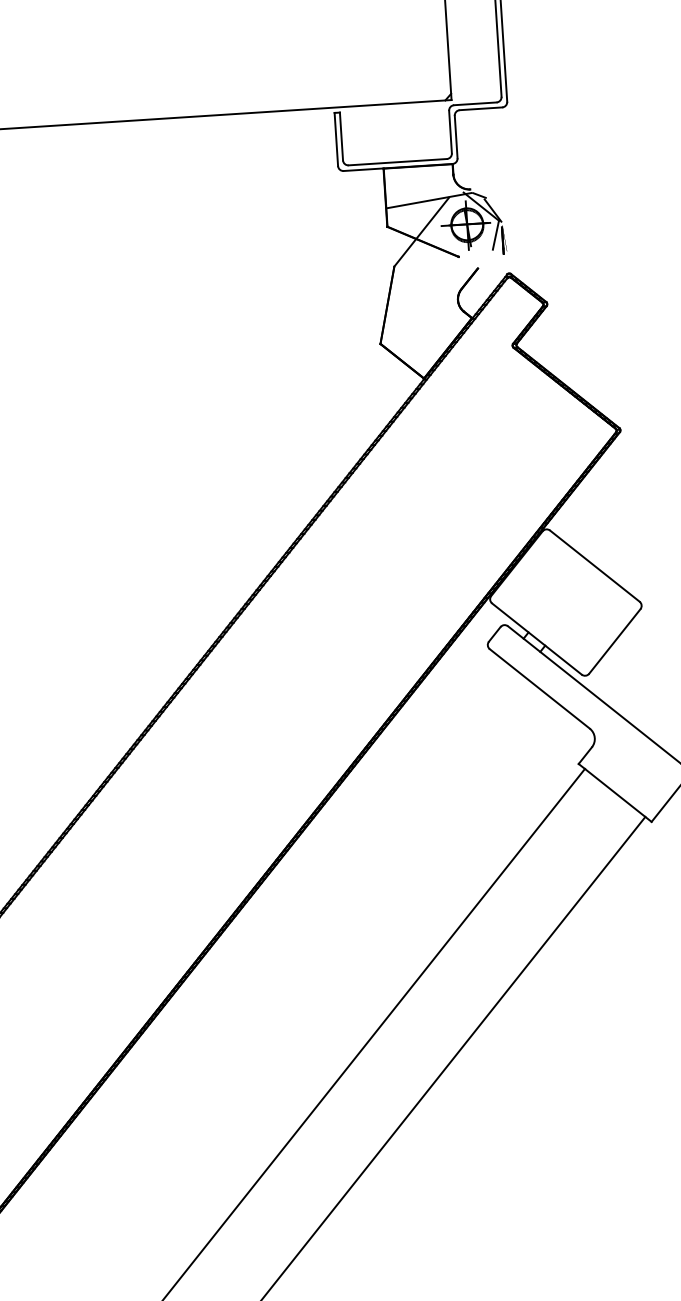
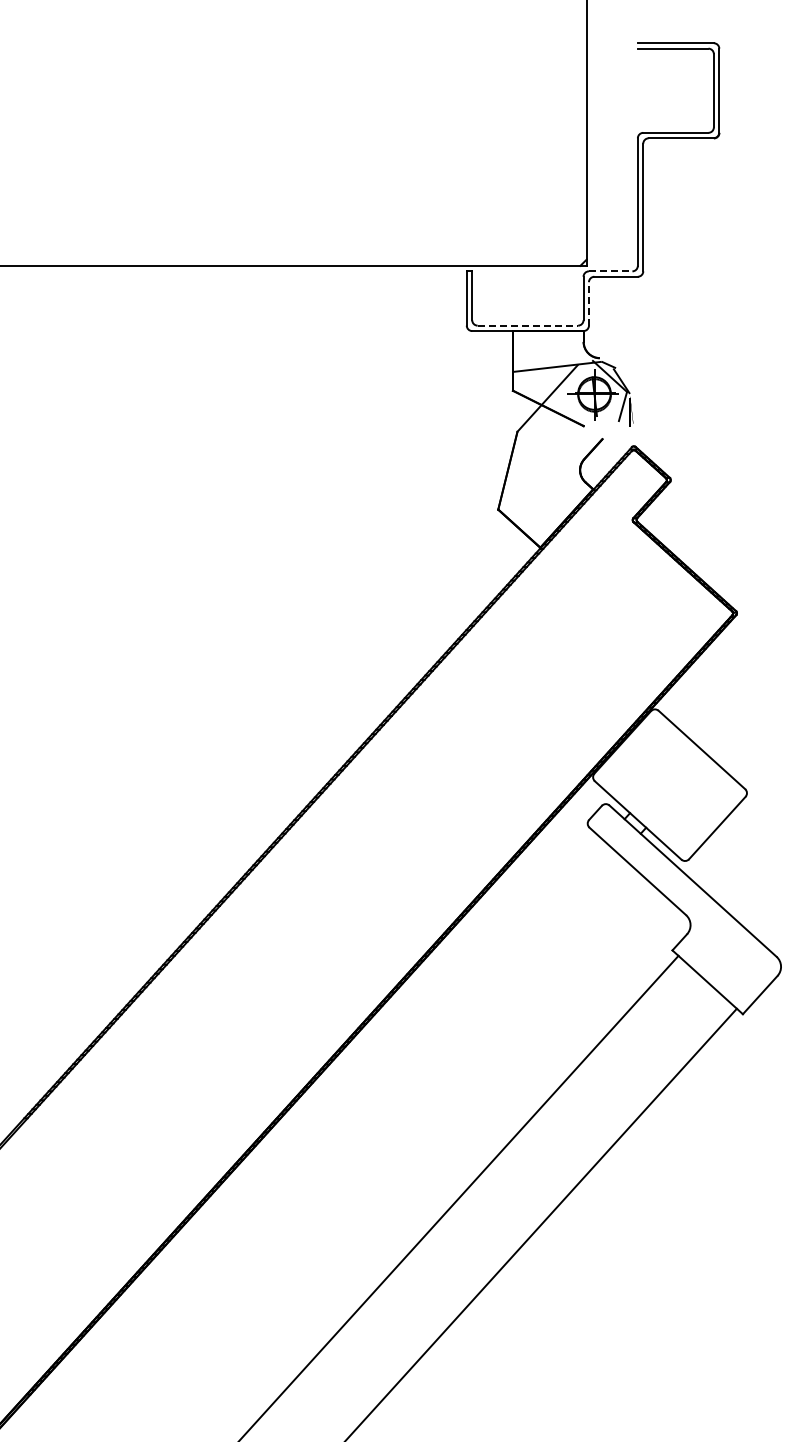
line: (475, 104) -> (610, 271), solid -> dashed
line: (455, 136) -> (588, 303), solid -> dashed
line: (398, 161) -> (528, 325), solid -> dashed

